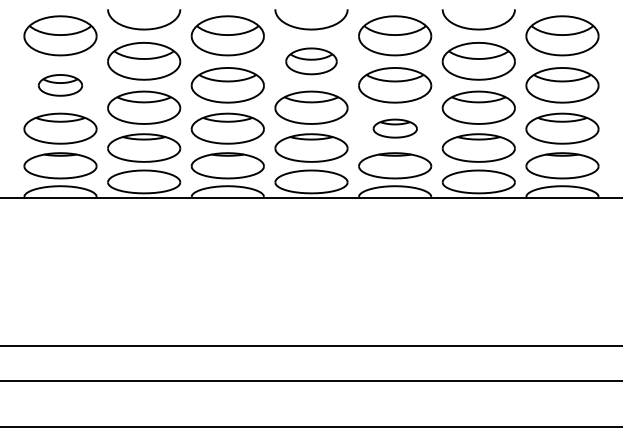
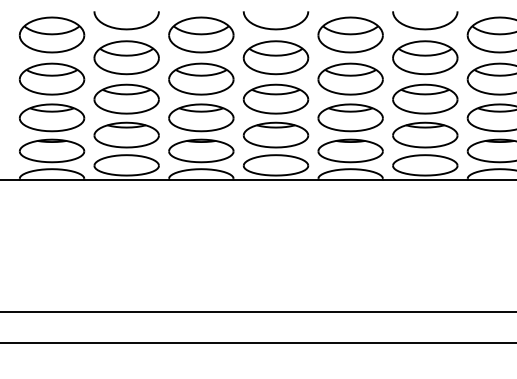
part: (311, 61) -> (276, 57), size x1.43
part: (60, 85) -> (52, 79), size x1.67
part: (395, 128) -> (350, 117), size x1.67

